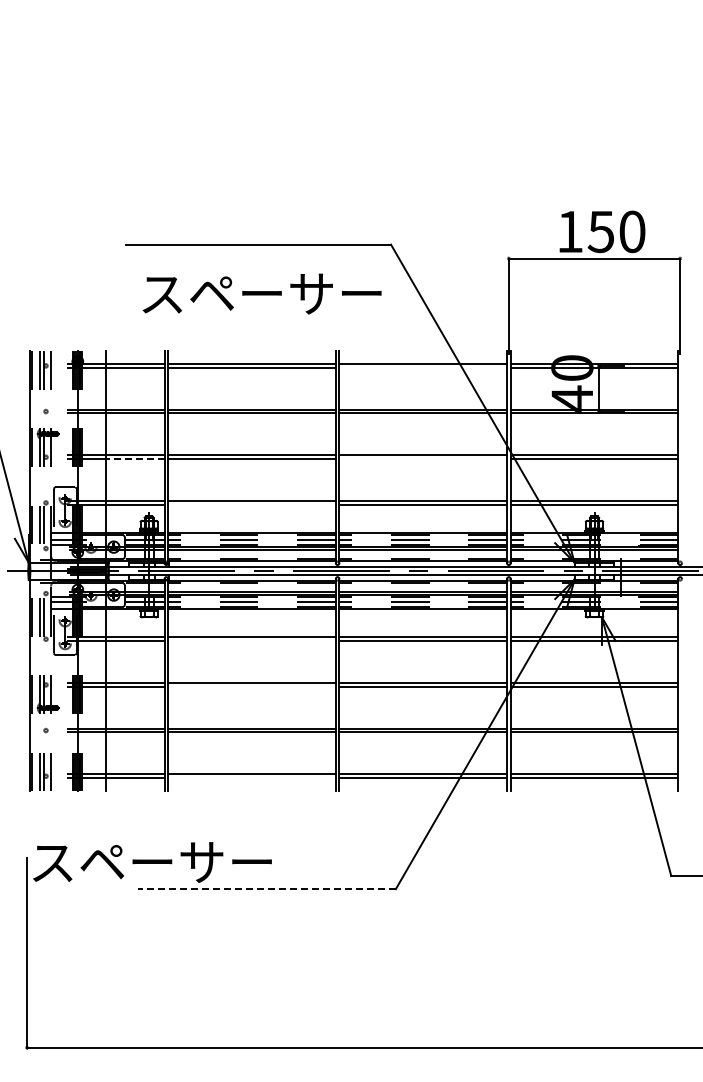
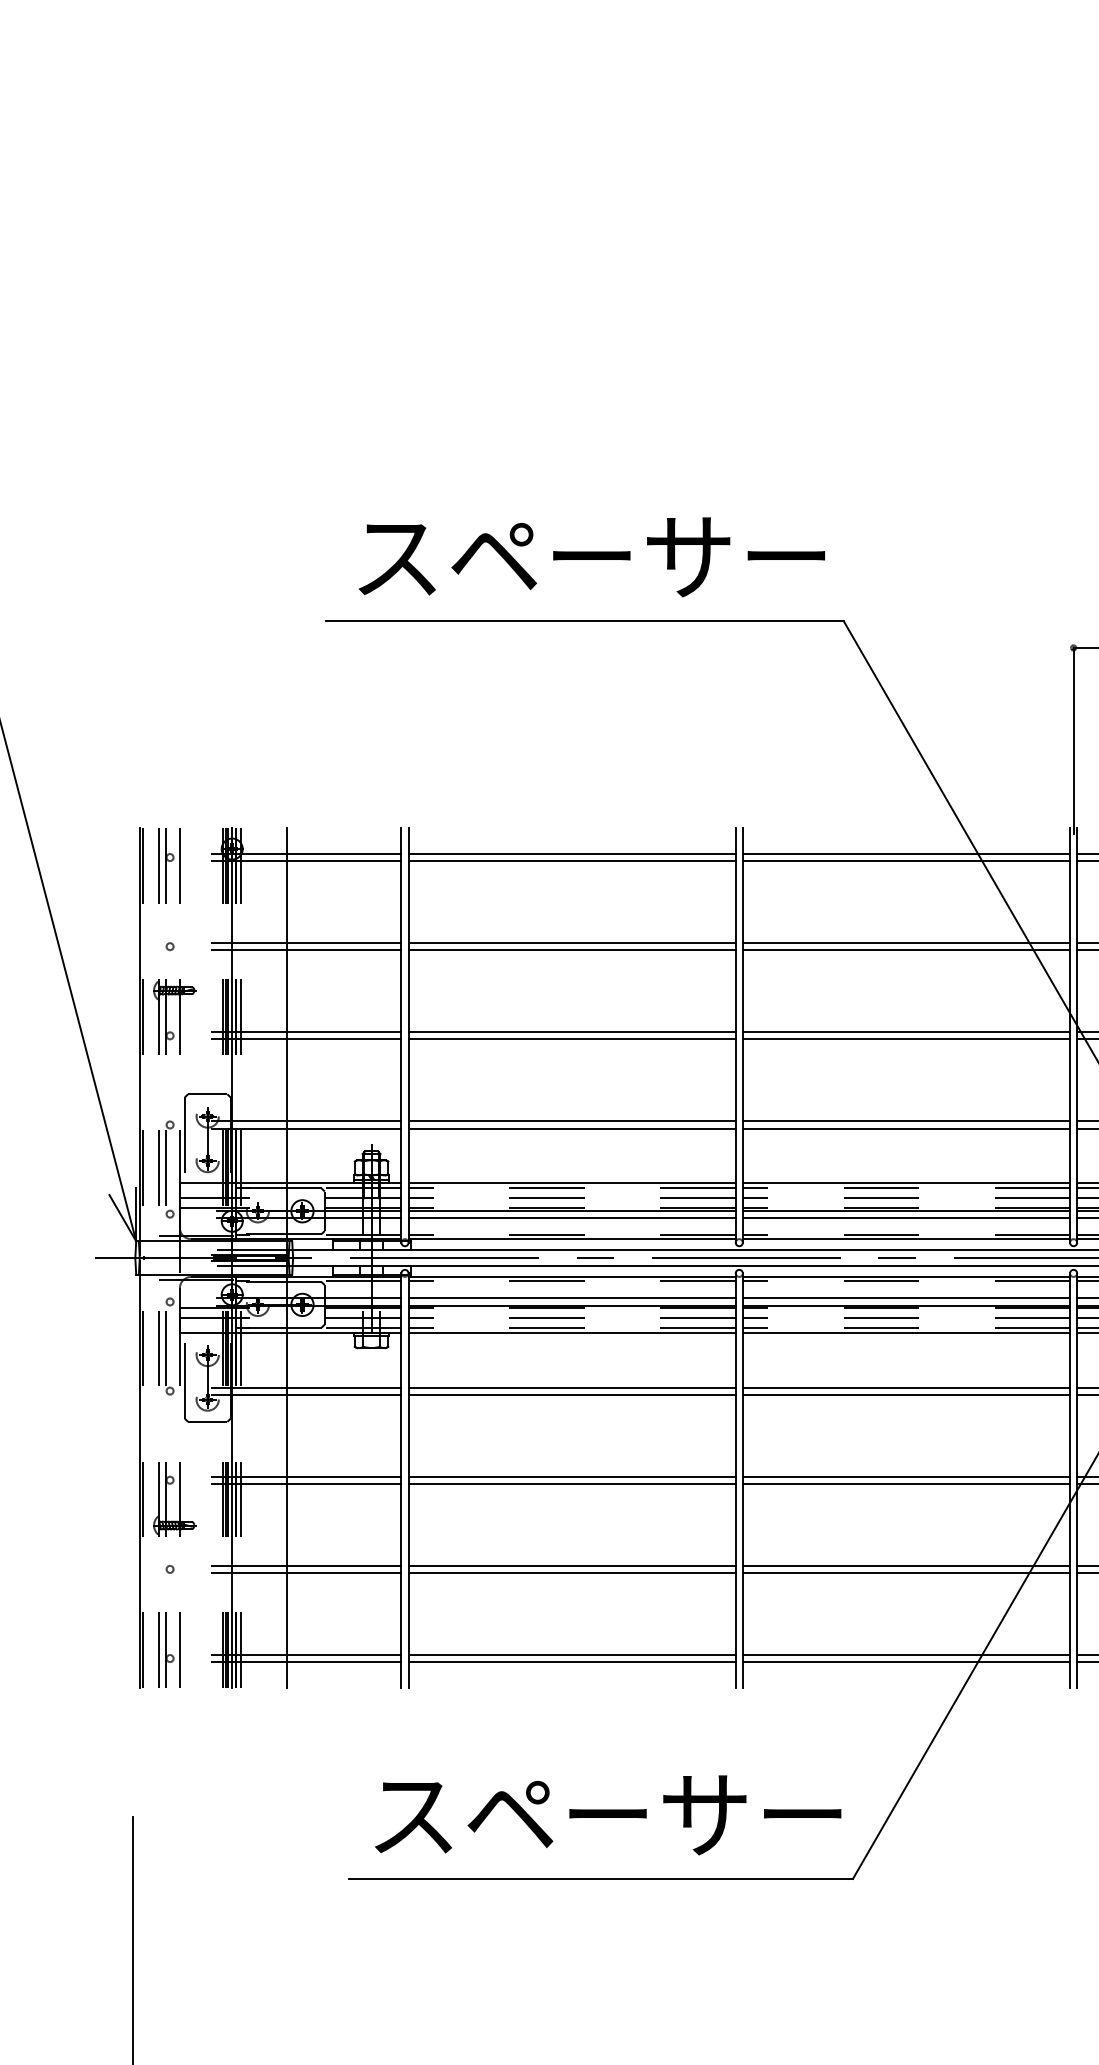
text: (261, 293) -> (590, 556), moved
line: (423, 367) -> (906, 860), added
line: (134, 459) -> (342, 1040), dashed -> solid
line: (423, 459) -> (906, 1040), added
line: (251, 504) -> (571, 1128), added
line: (251, 641) -> (571, 1395), added
line: (251, 686) -> (571, 1483), added
line: (251, 778) -> (571, 1662), added
text: (152, 862) -> (608, 1815), moved
line: (266, 889) -> (600, 1879), dashed -> solid

